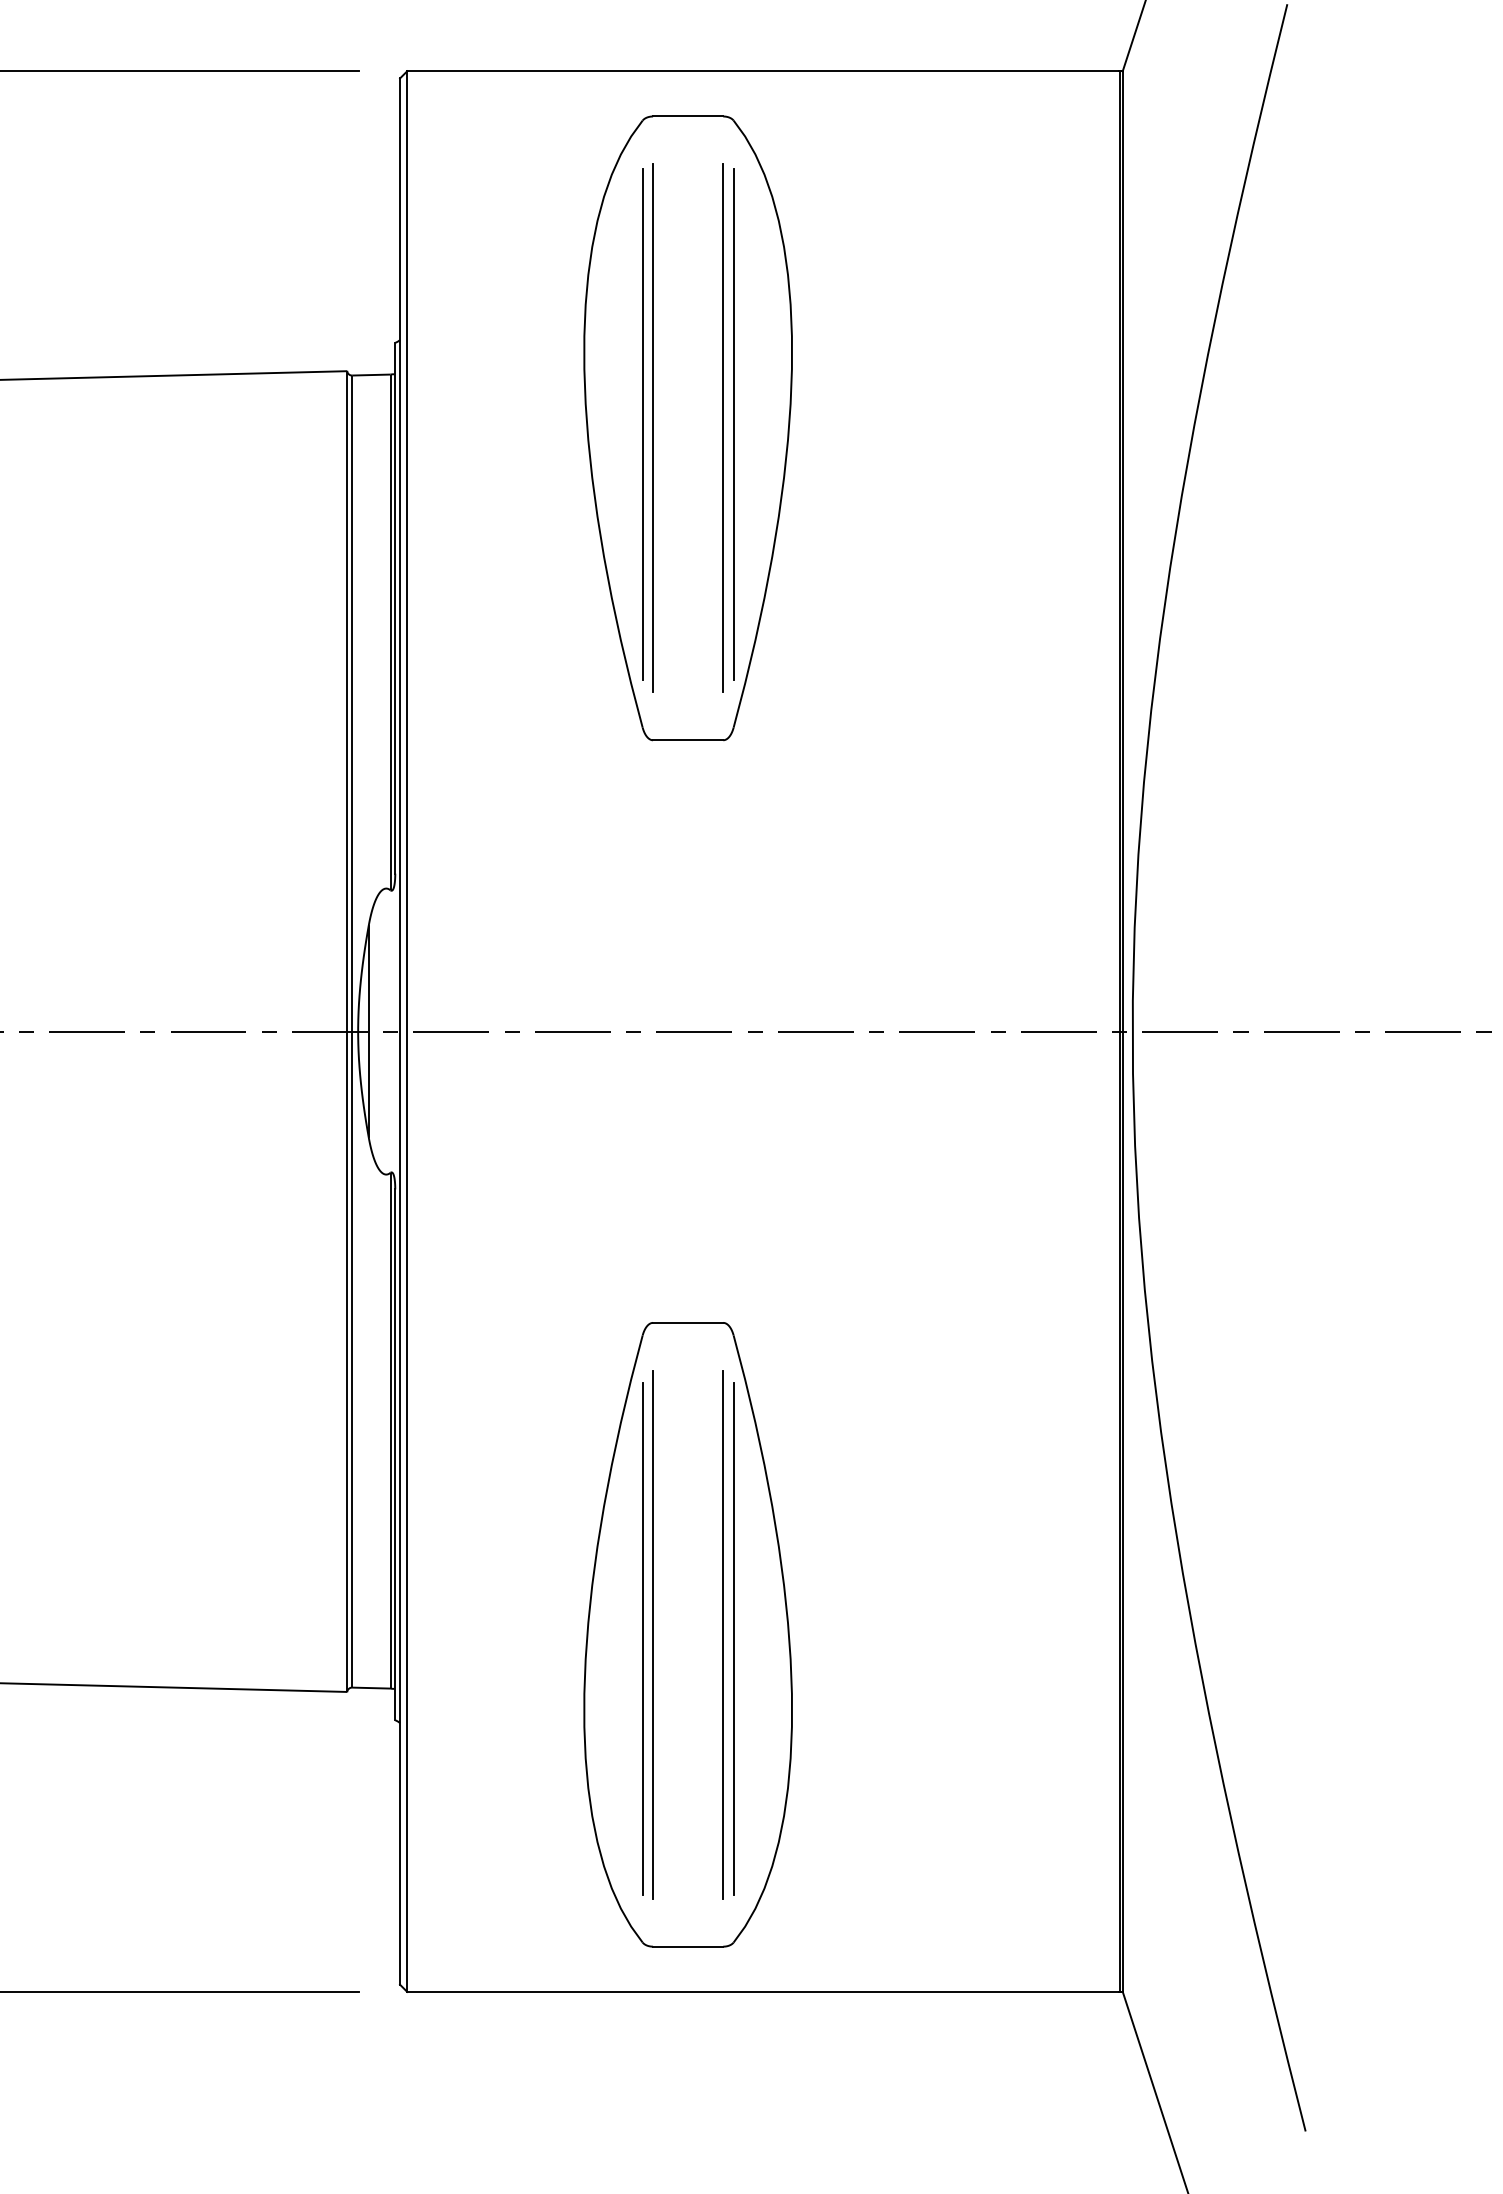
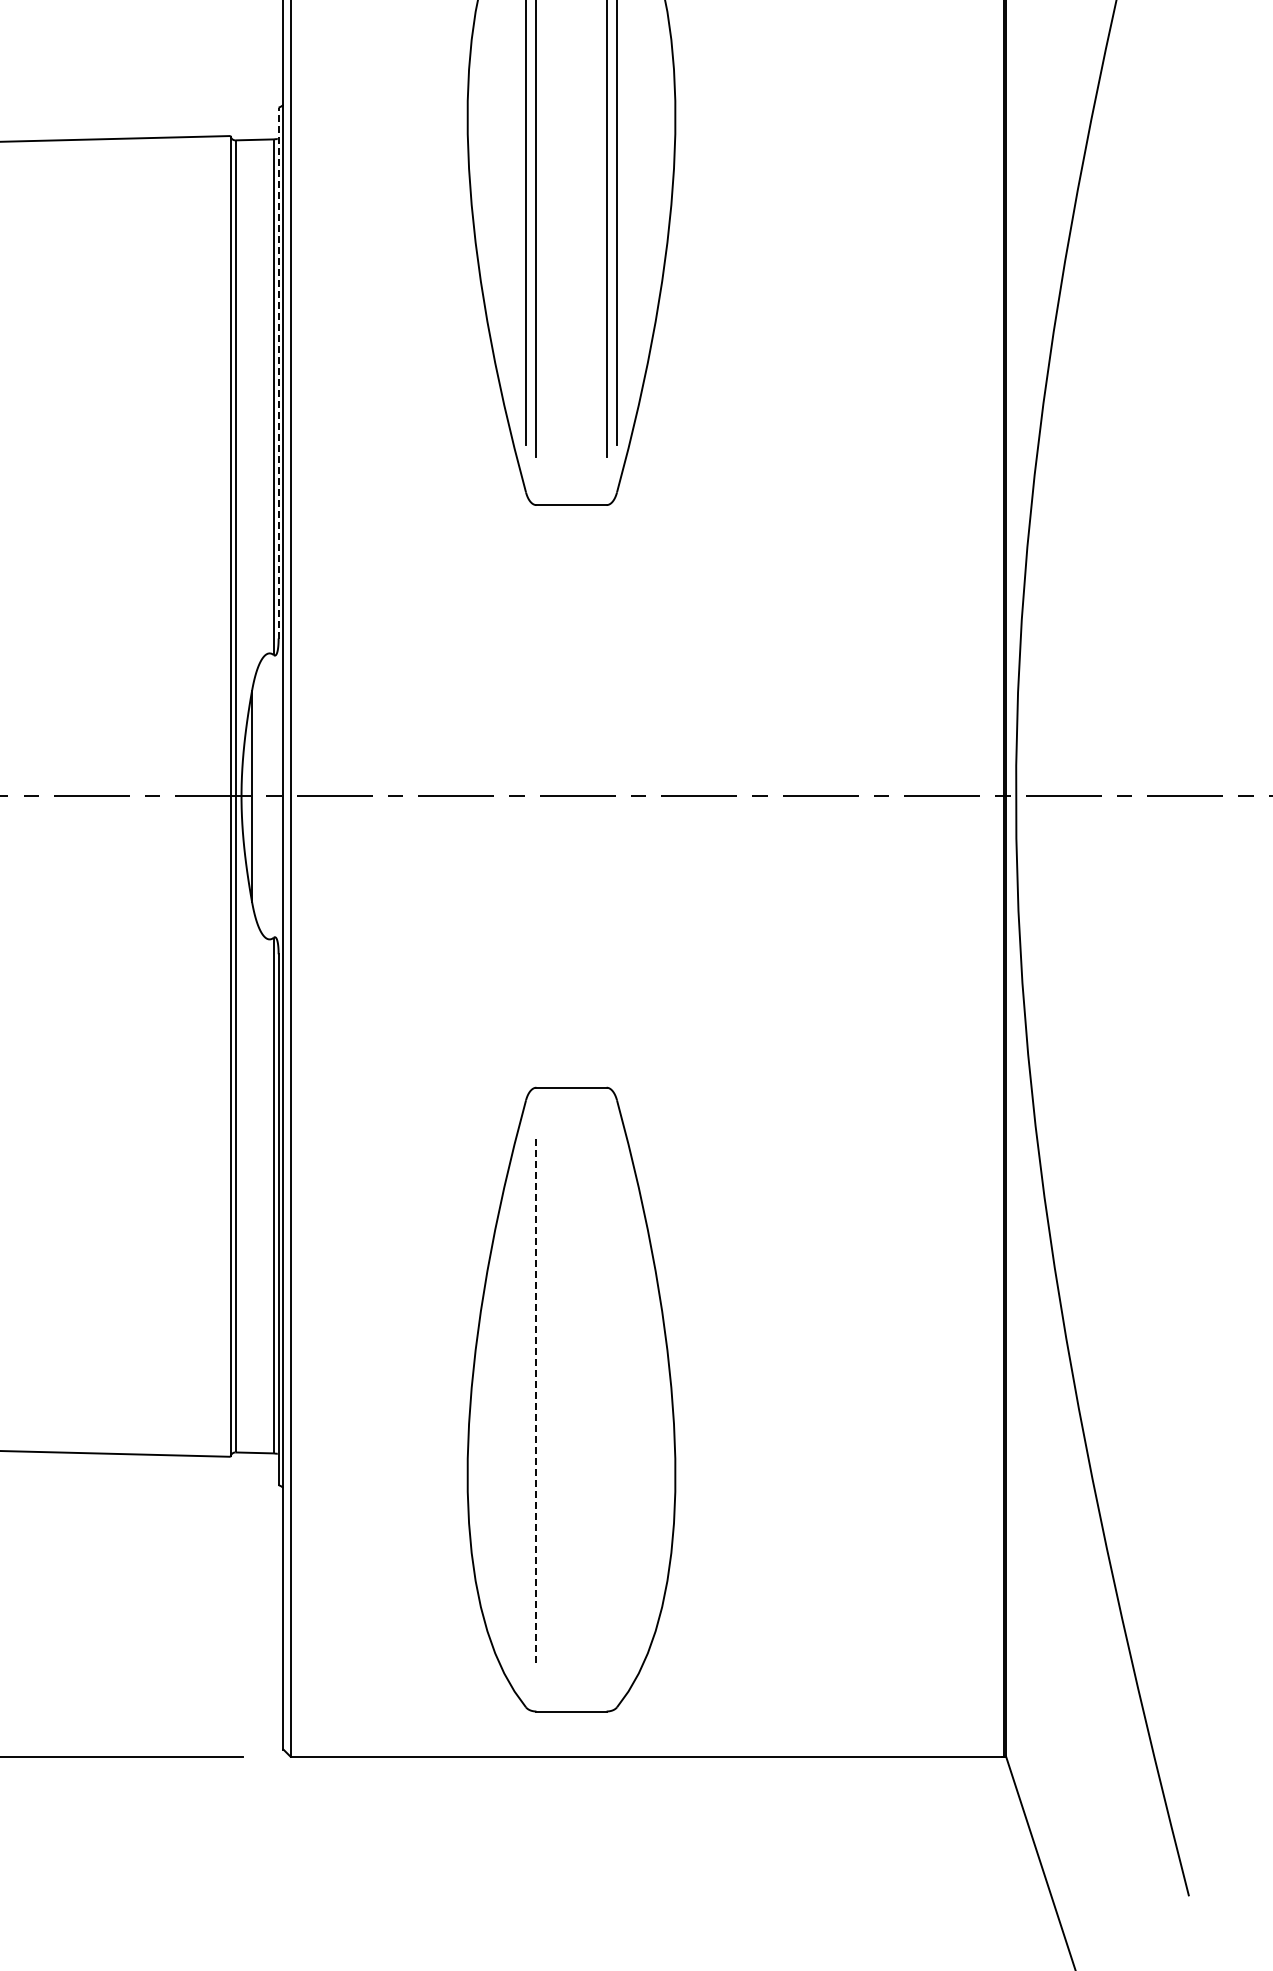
line: (395, 607) -> (278, 372), solid -> dashed
line: (653, 1634) -> (536, 1399), solid -> dashed
line: (723, 1634) -> (606, 1399), removed
line: (642, 1638) -> (525, 1403), removed
line: (733, 1638) -> (616, 1403), removed

